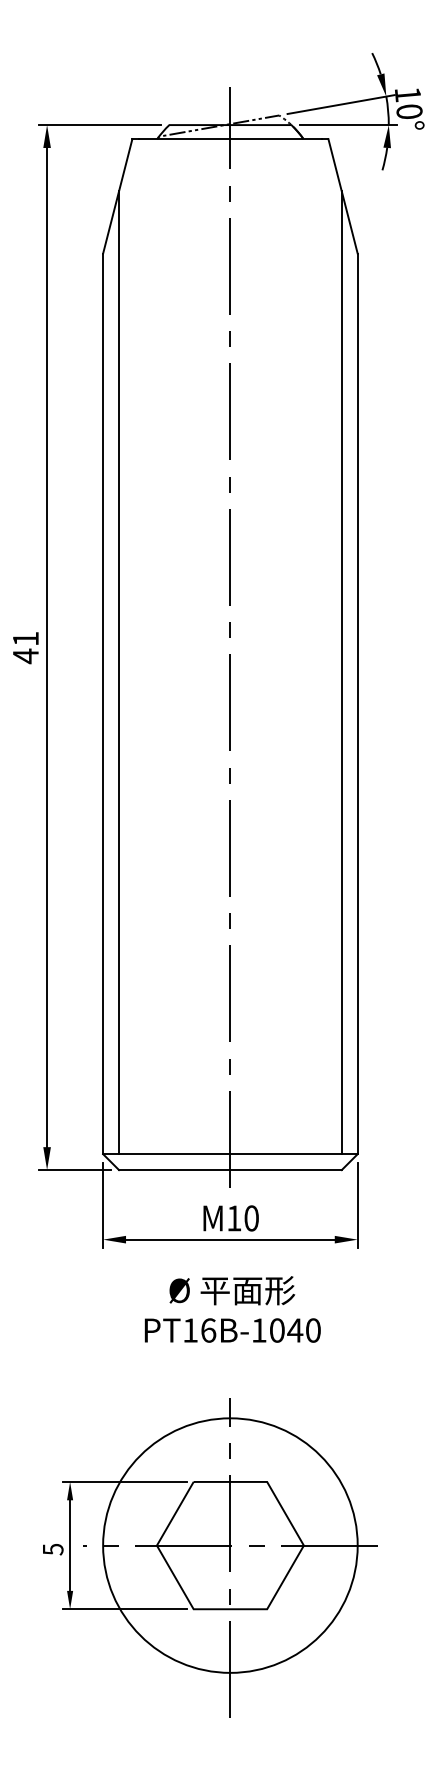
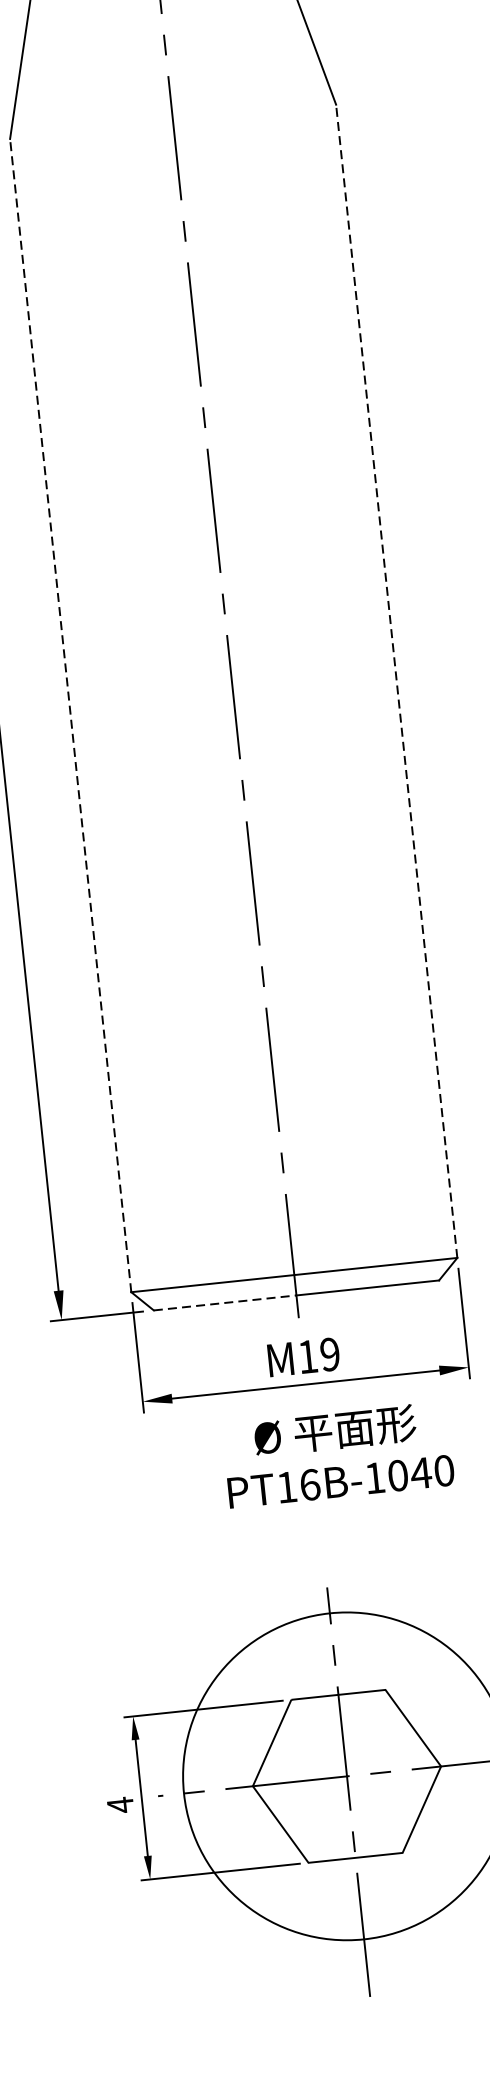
line: (119, 672) -> (87, 673), removed
line: (341, 672) -> (371, 643), removed
line: (103, 703) -> (71, 715), solid -> dashed
line: (357, 703) -> (396, 680), solid -> dashed
line: (174, 1170) -> (224, 1303), solid -> dashed
text: (251, 1218) -> (329, 1354), 10 -> 19
text: (232, 1309) -> (337, 1454), moved
text: (53, 1549) -> (120, 1805), 5 -> 4

